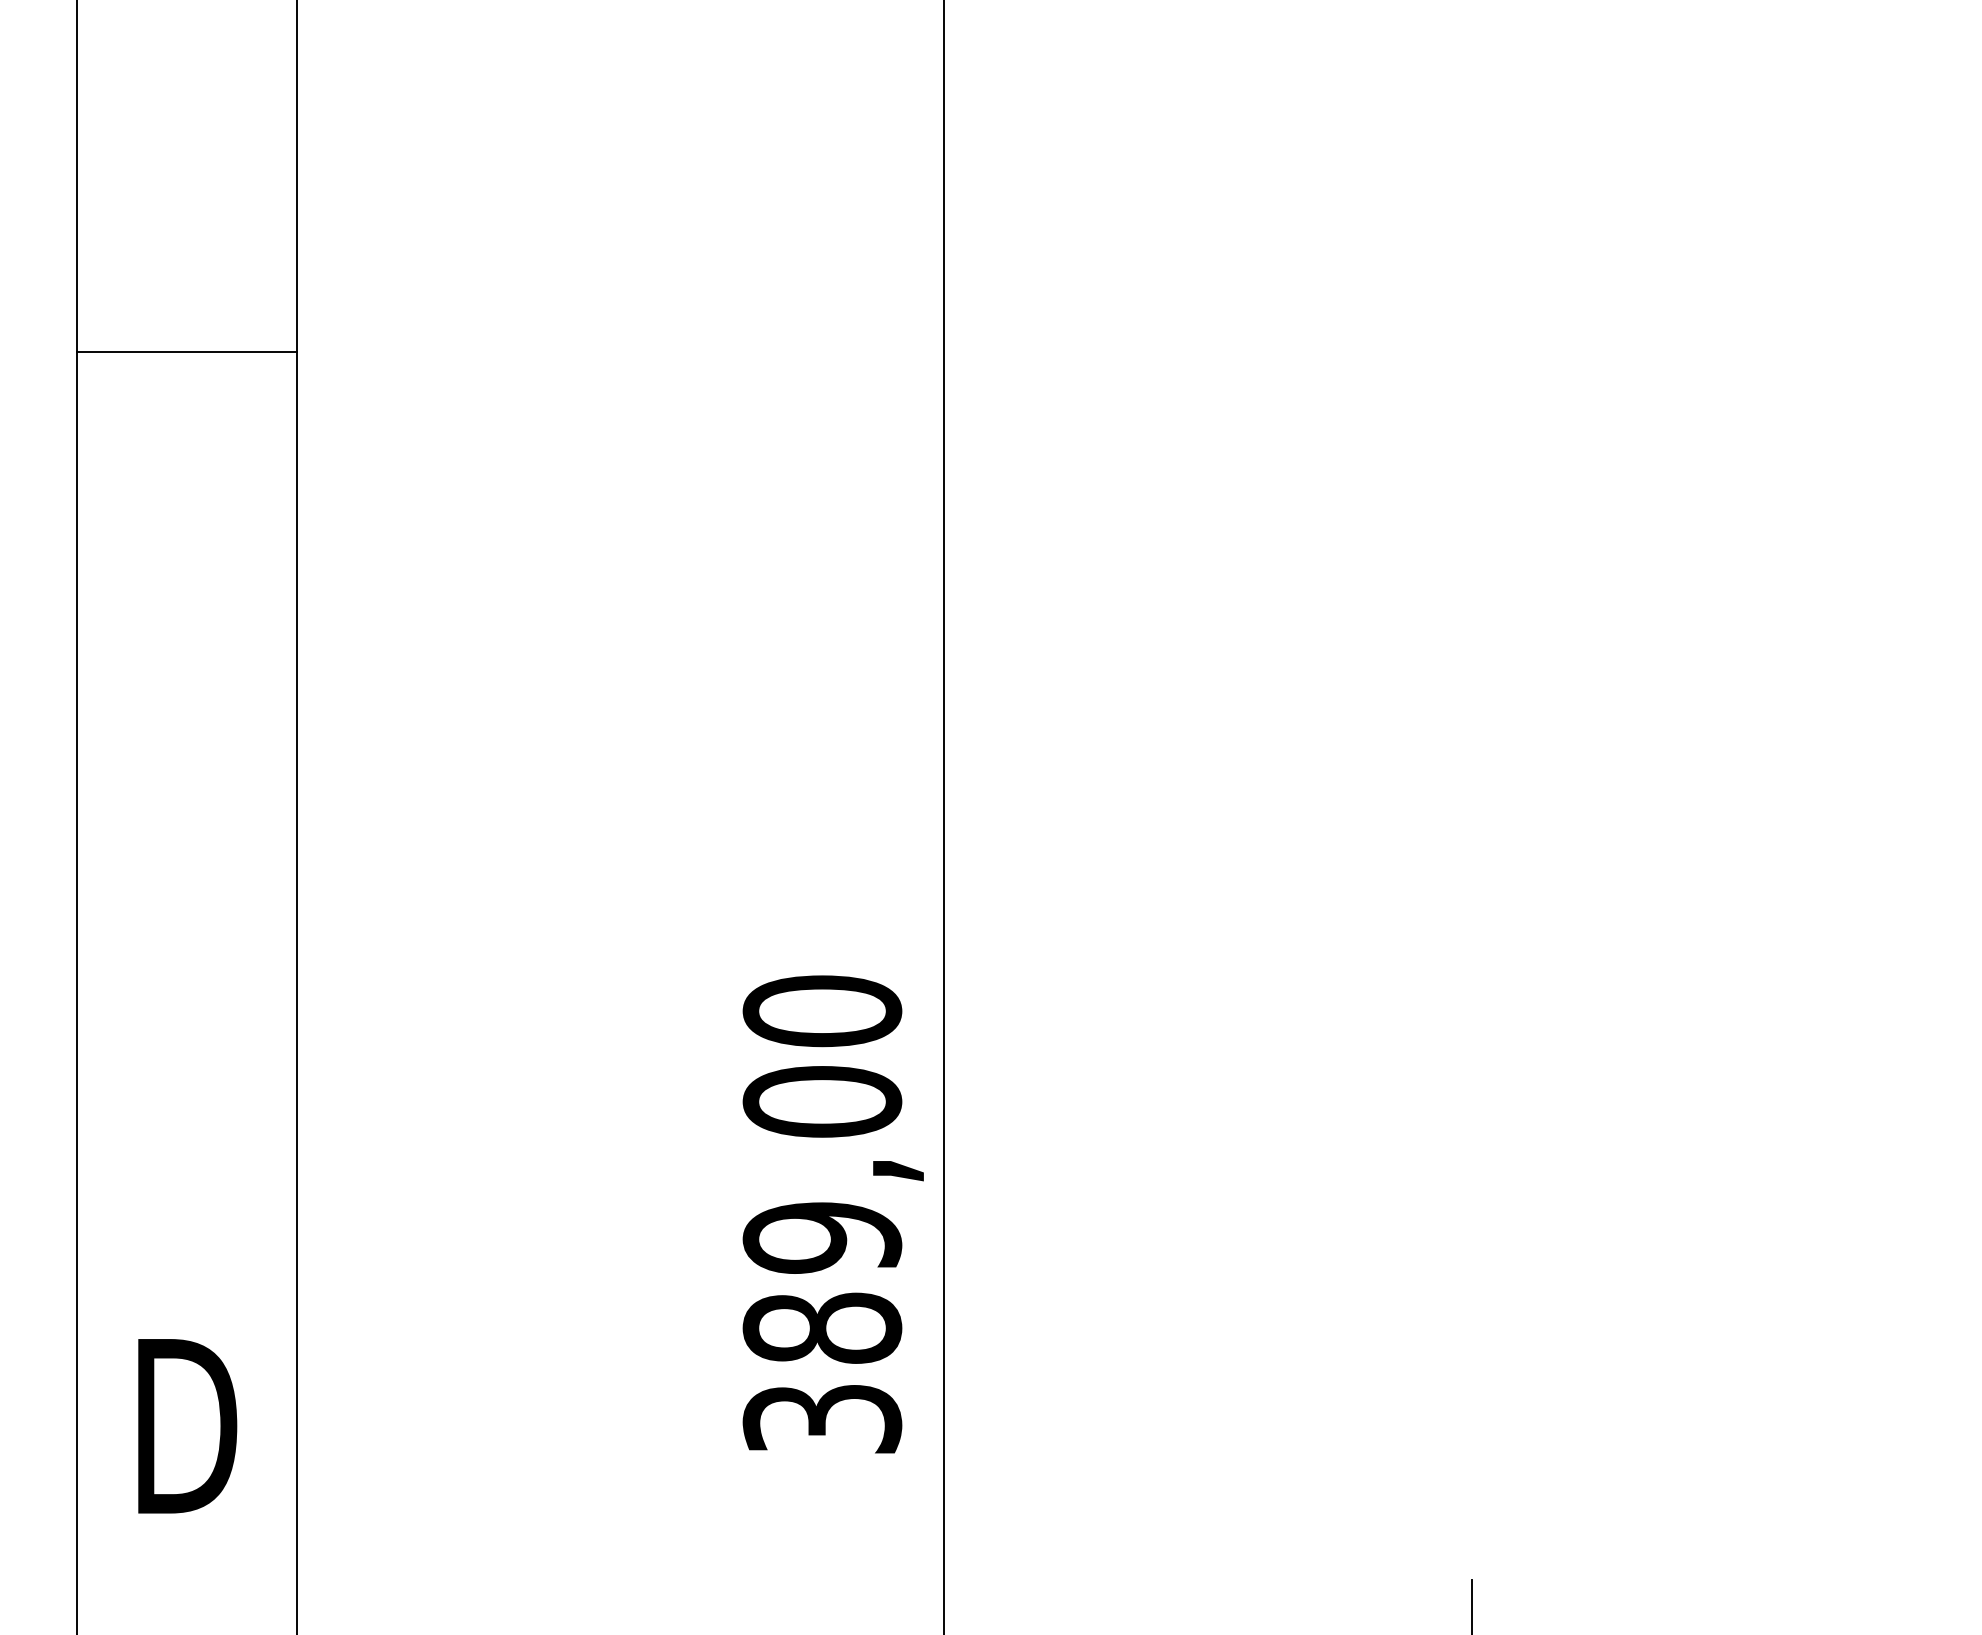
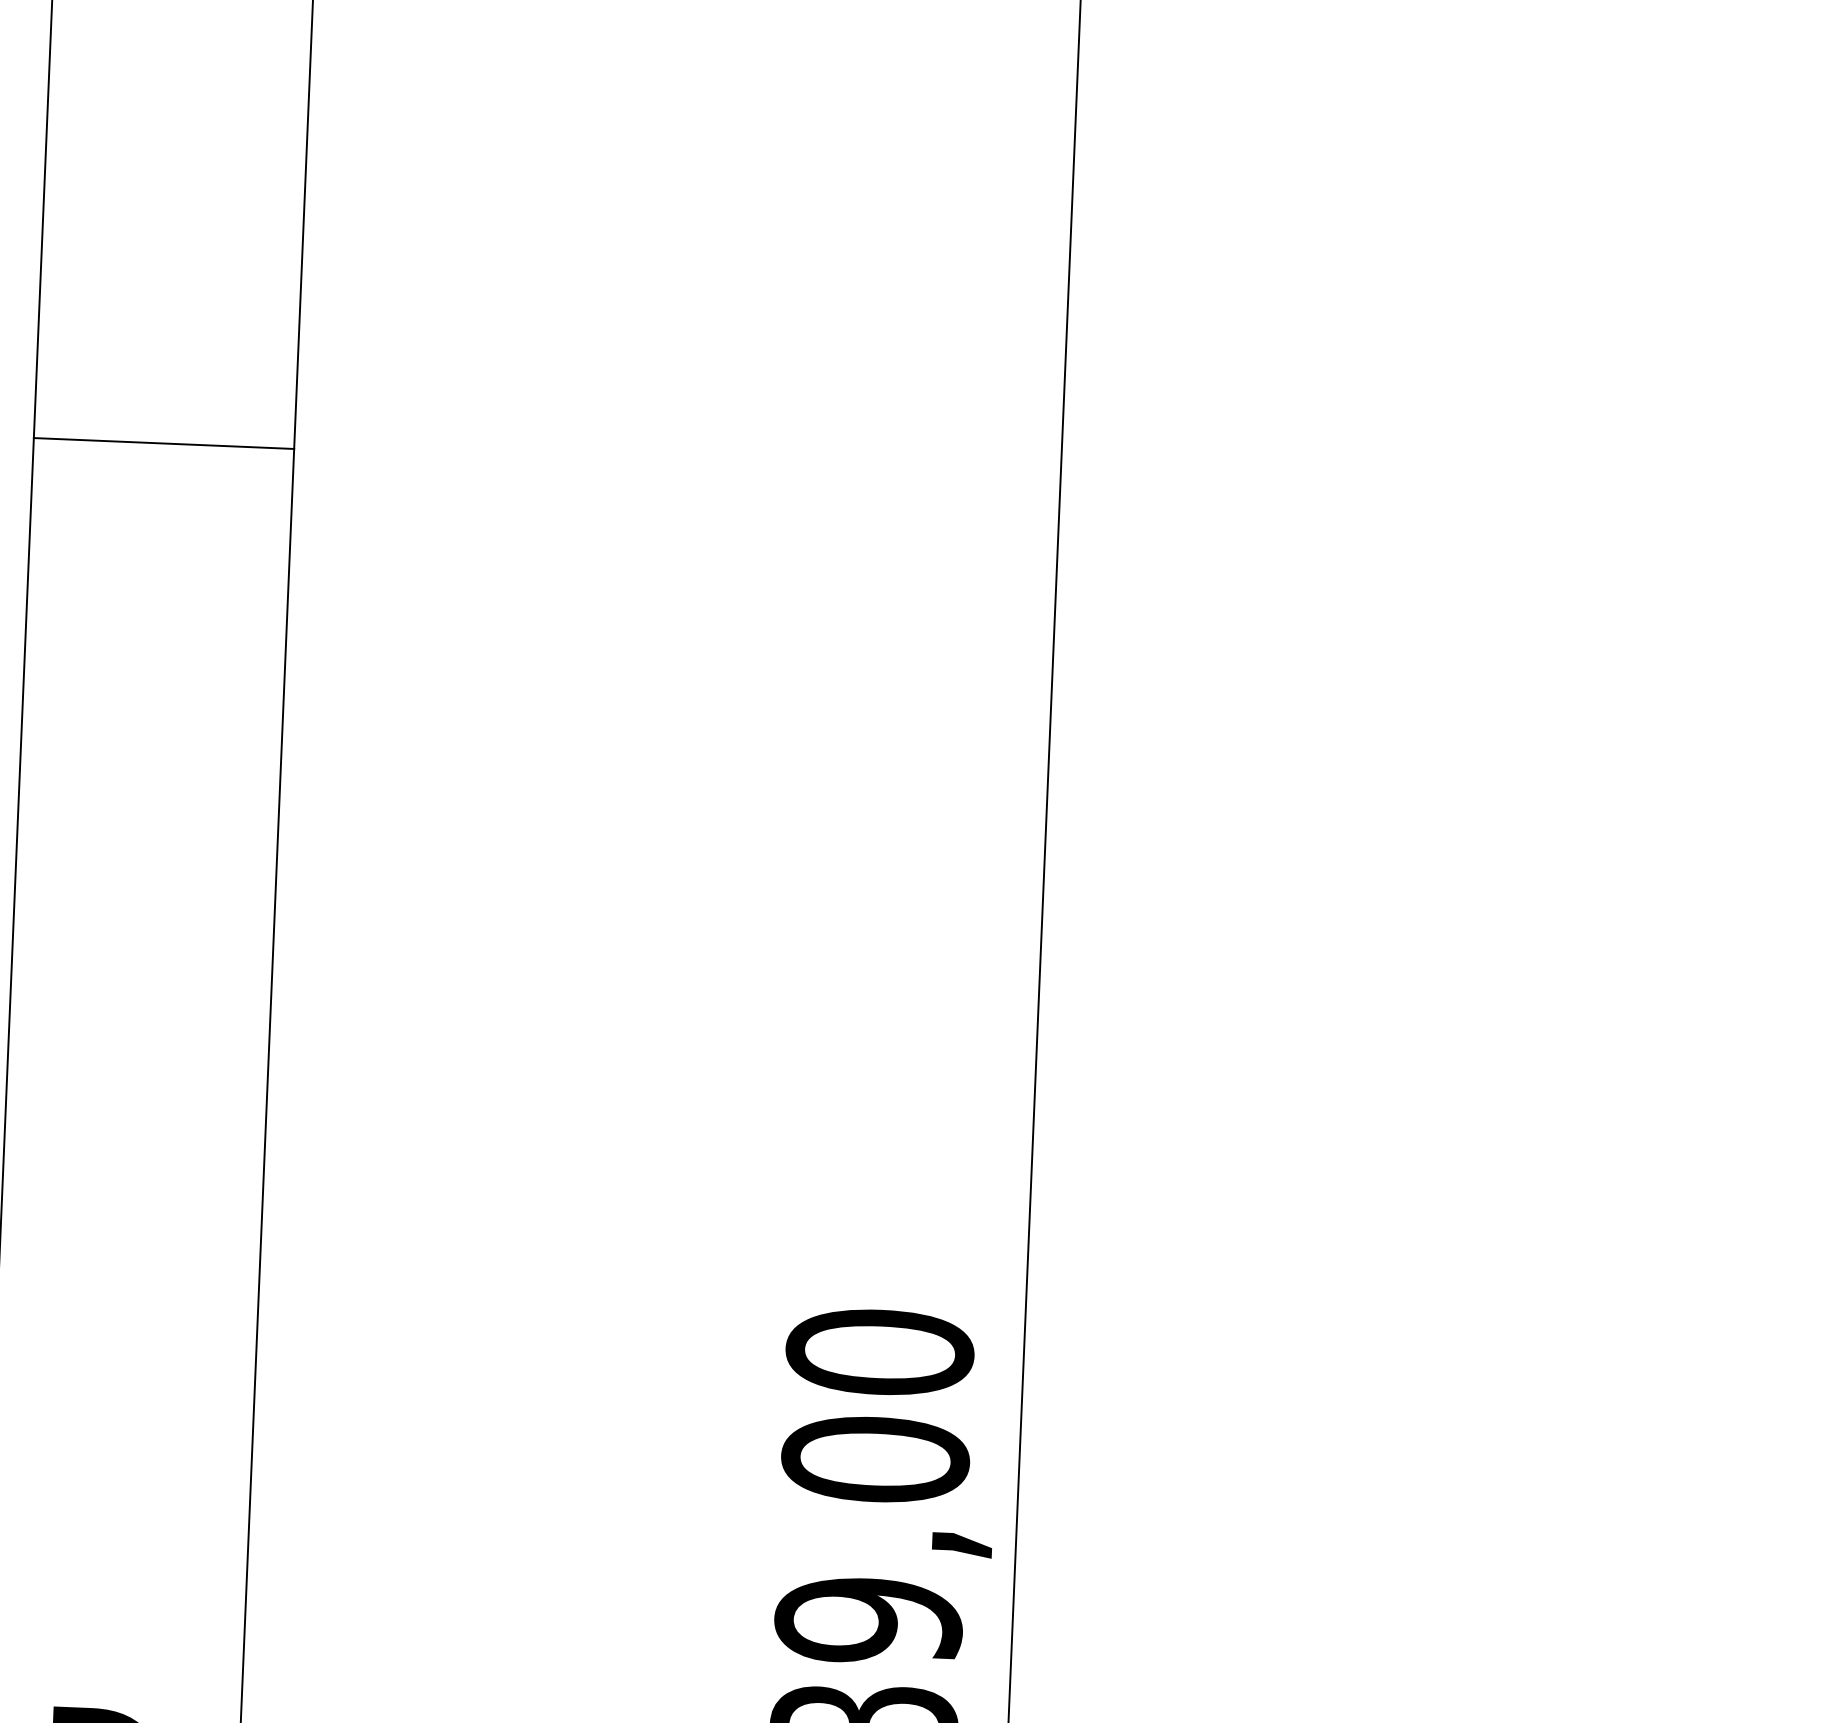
line: (186, 352) -> (163, 443), moved

